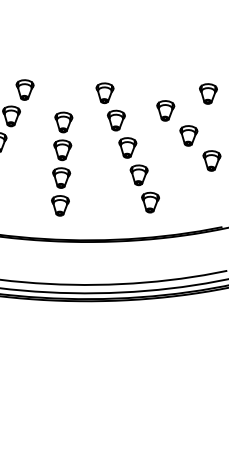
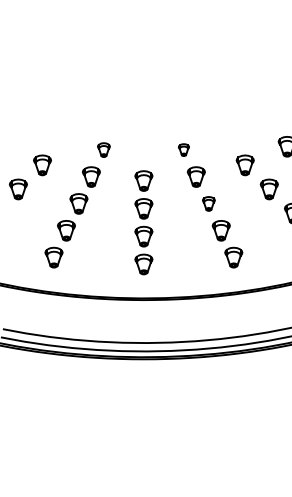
part: (24, 89) -> (103, 149), size x0.7
part: (104, 92) -> (183, 149), size x0.6
part: (127, 147) -> (208, 203), size x0.7

